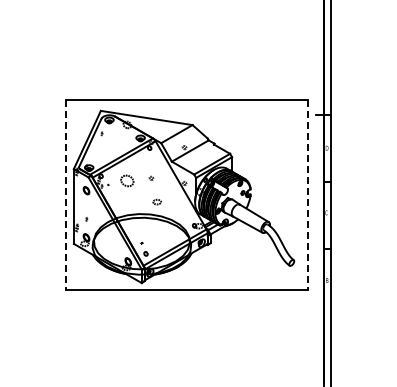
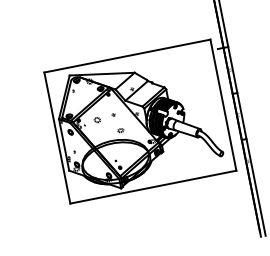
part: (127, 180) -> (97, 119), size x0.62
line: (66, 195) -> (57, 138), dashed -> solid
line: (307, 195) -> (223, 105), dashed -> solid

